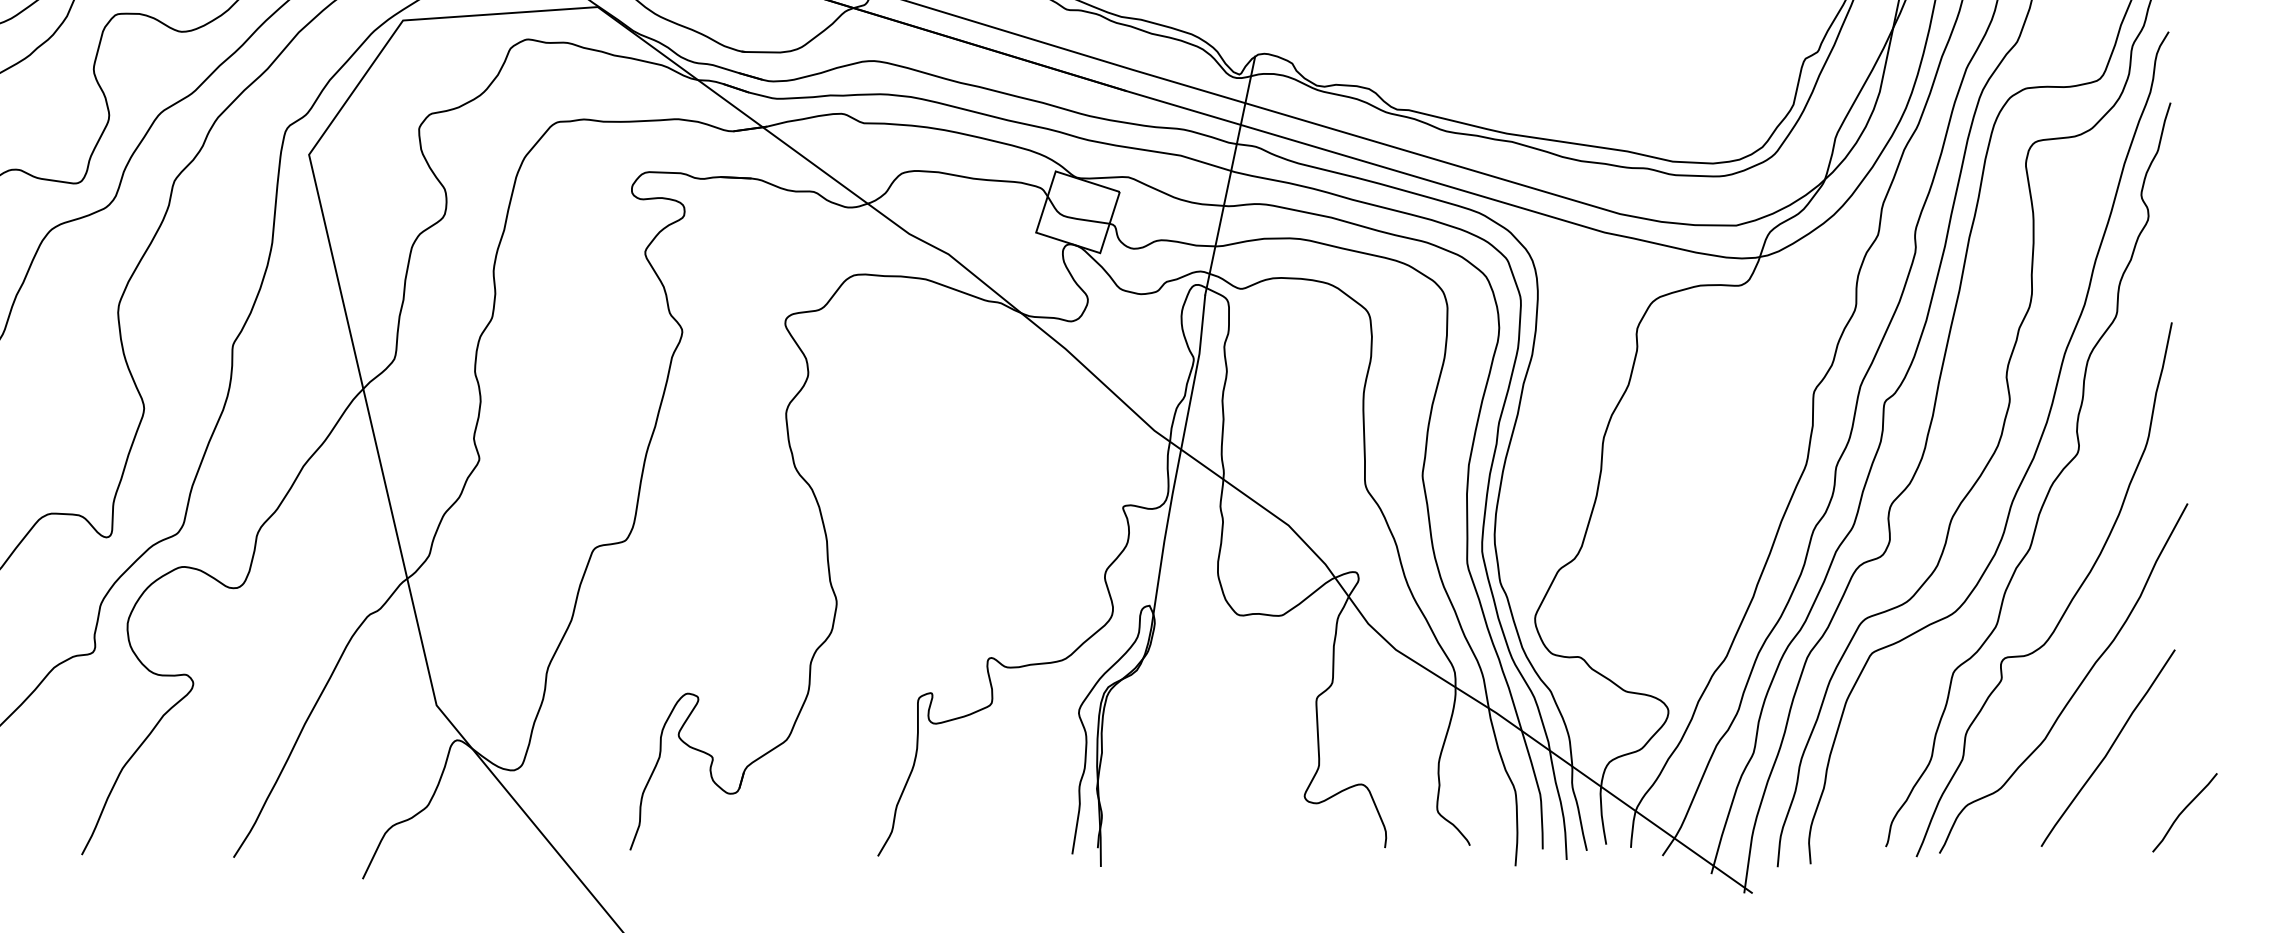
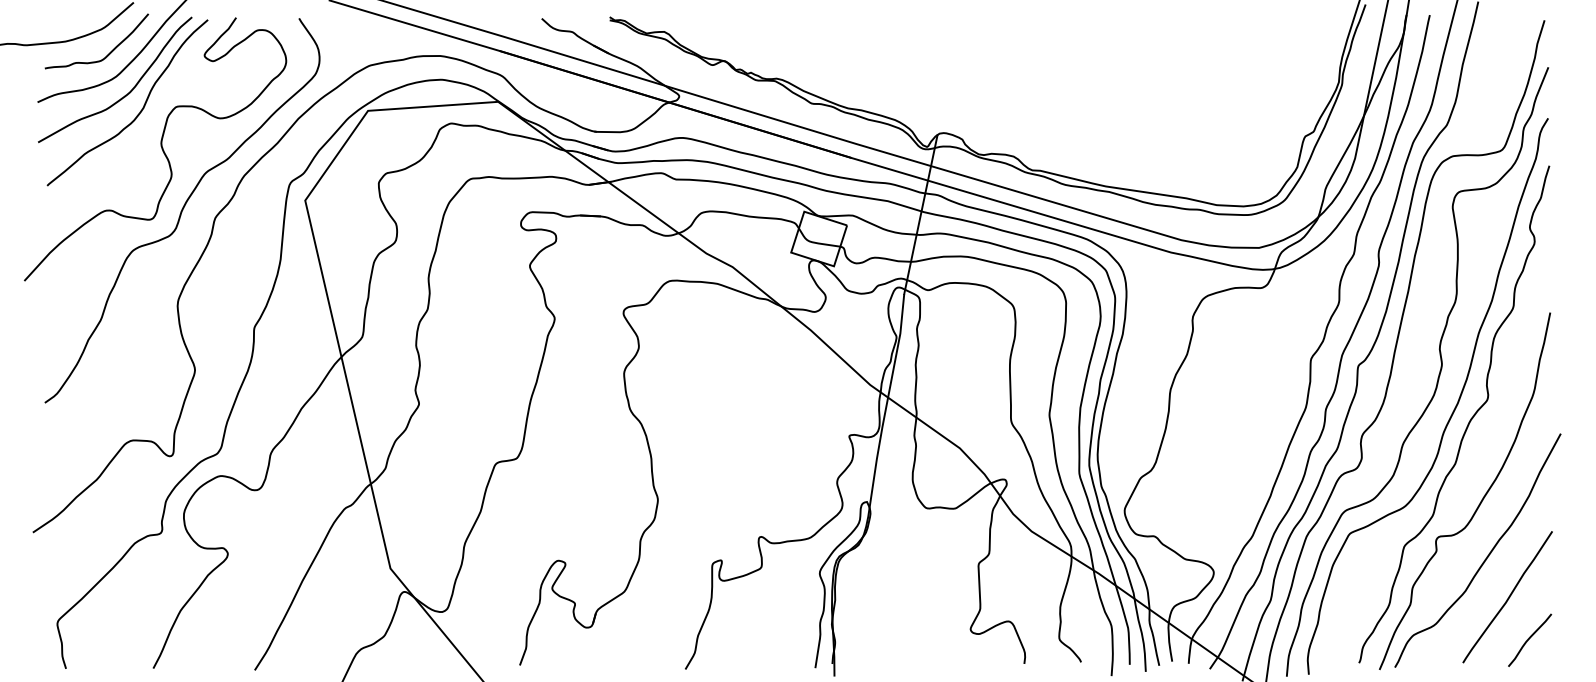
curve: (2185, 809) -> (1530, 638), moved

